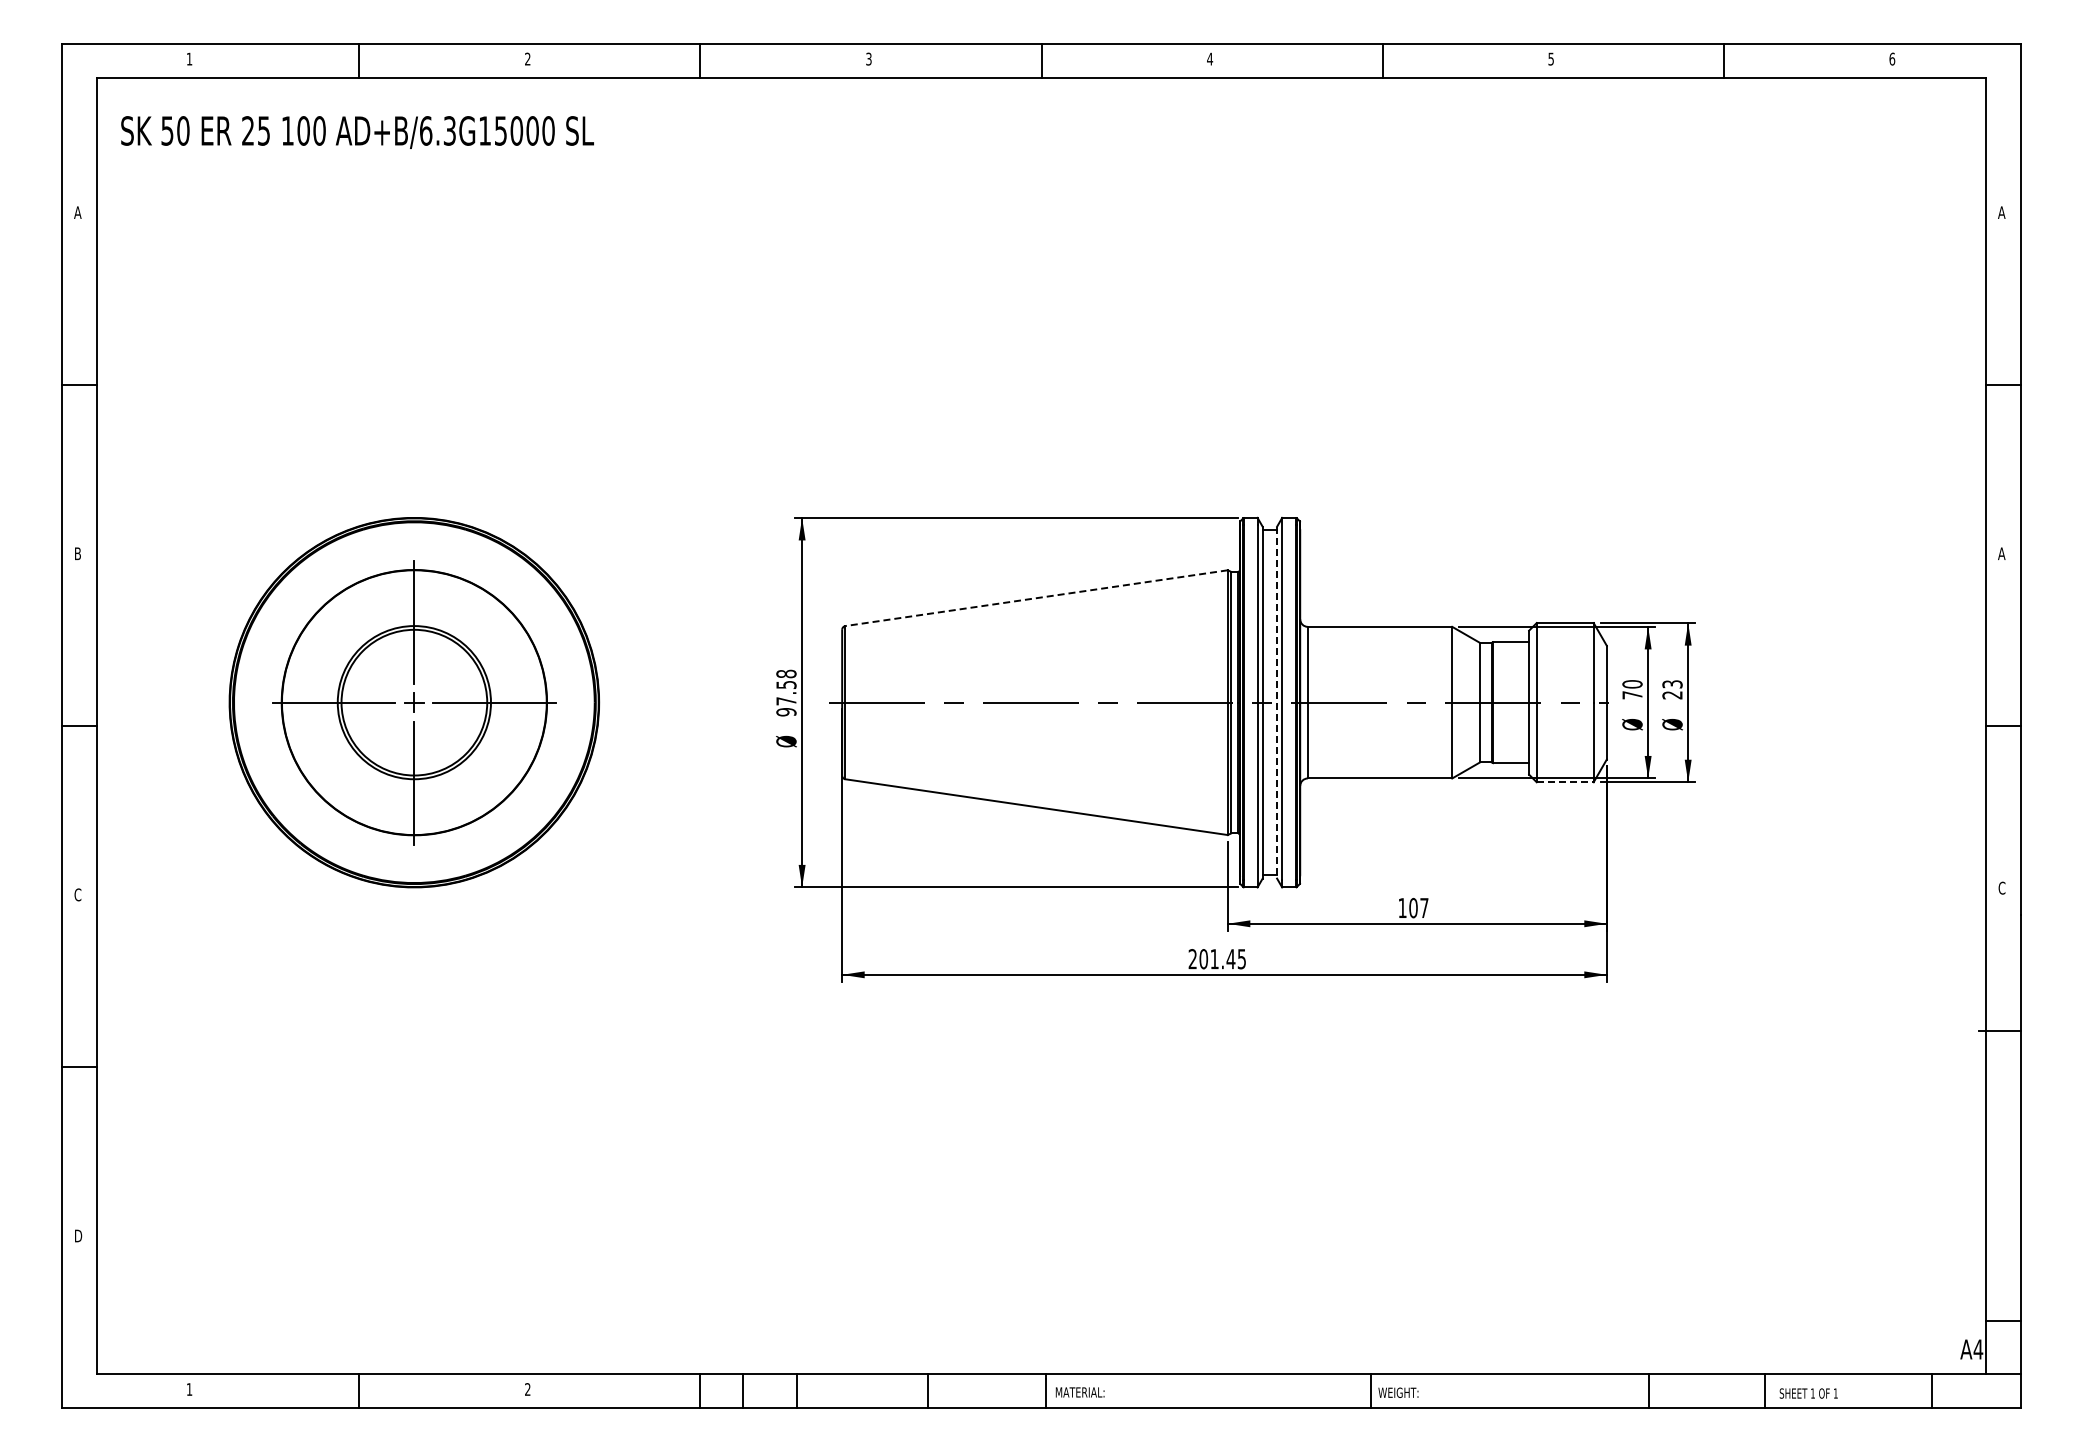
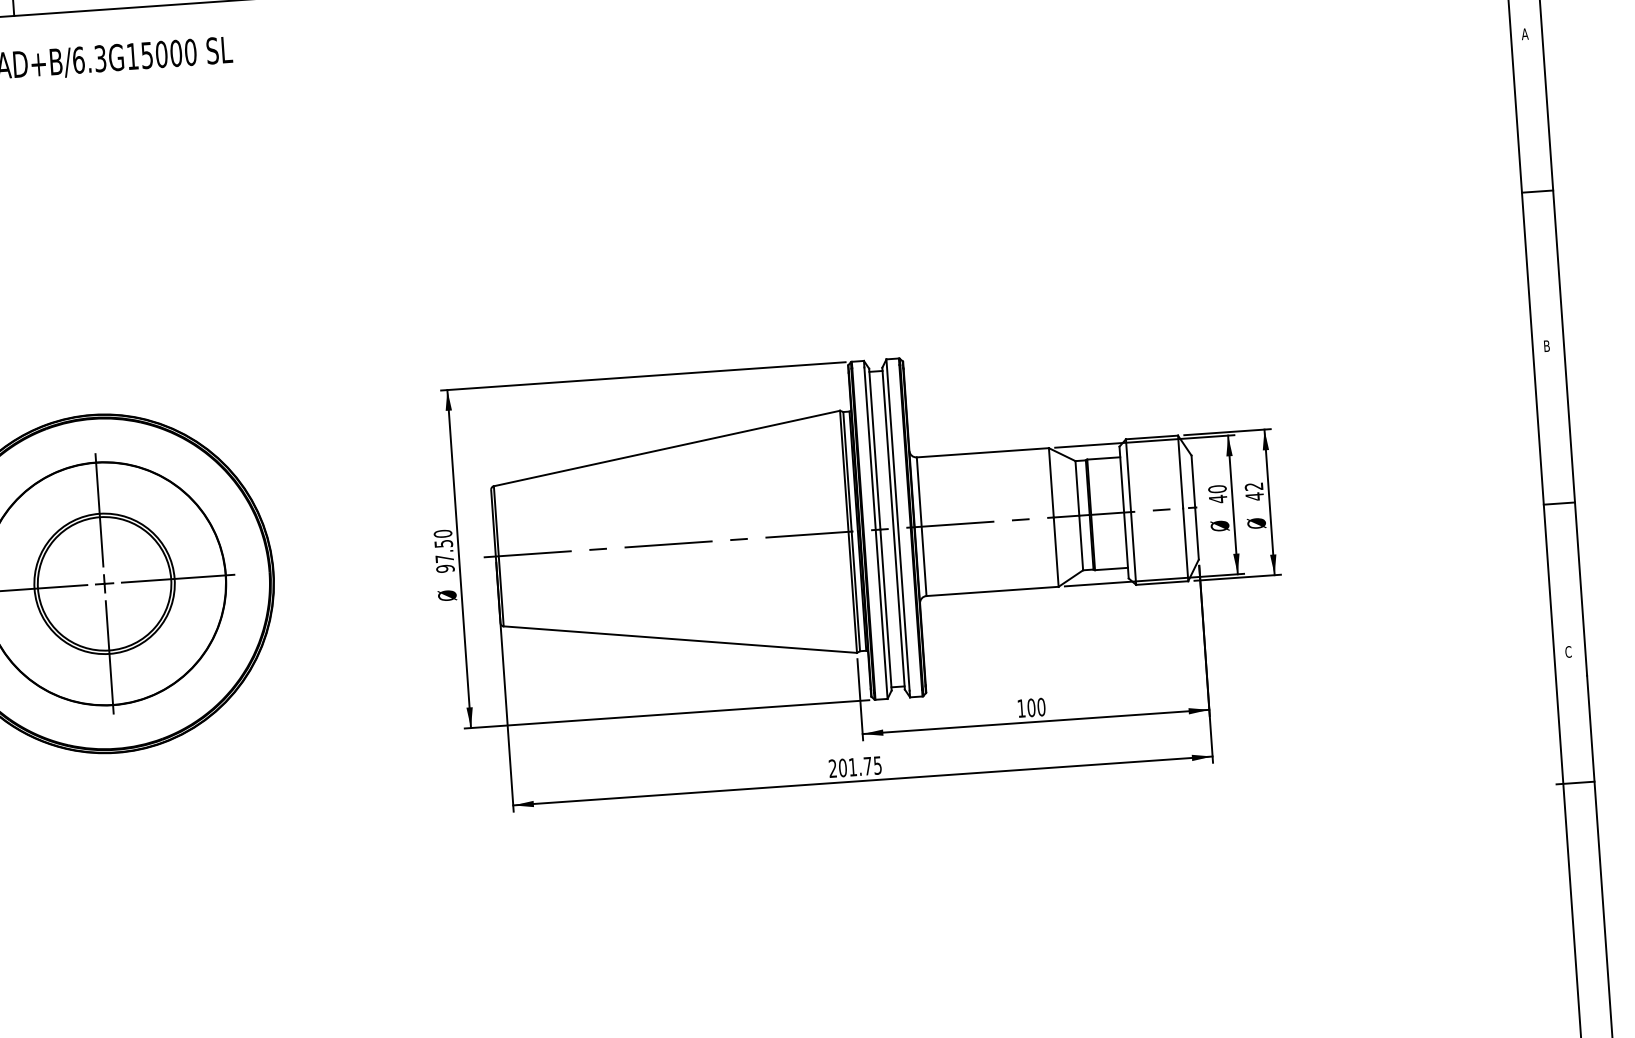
text: (2001, 553) -> (1546, 345), A -> B
line: (1036, 598) -> (666, 448), dashed -> solid
text: (786, 673) -> (443, 533), 97.58 -> 97.50
text: (1672, 689) -> (1254, 491), 23 -> 42
text: (1632, 694) -> (1218, 498), 70 -> 40
line: (1277, 702) -> (893, 528), dashed -> solid
line: (1565, 782) -> (1162, 583), dashed -> solid
text: (1424, 907) -> (1041, 706), 107 -> 100
text: (1230, 959) -> (867, 766), 201.45 -> 201.75

